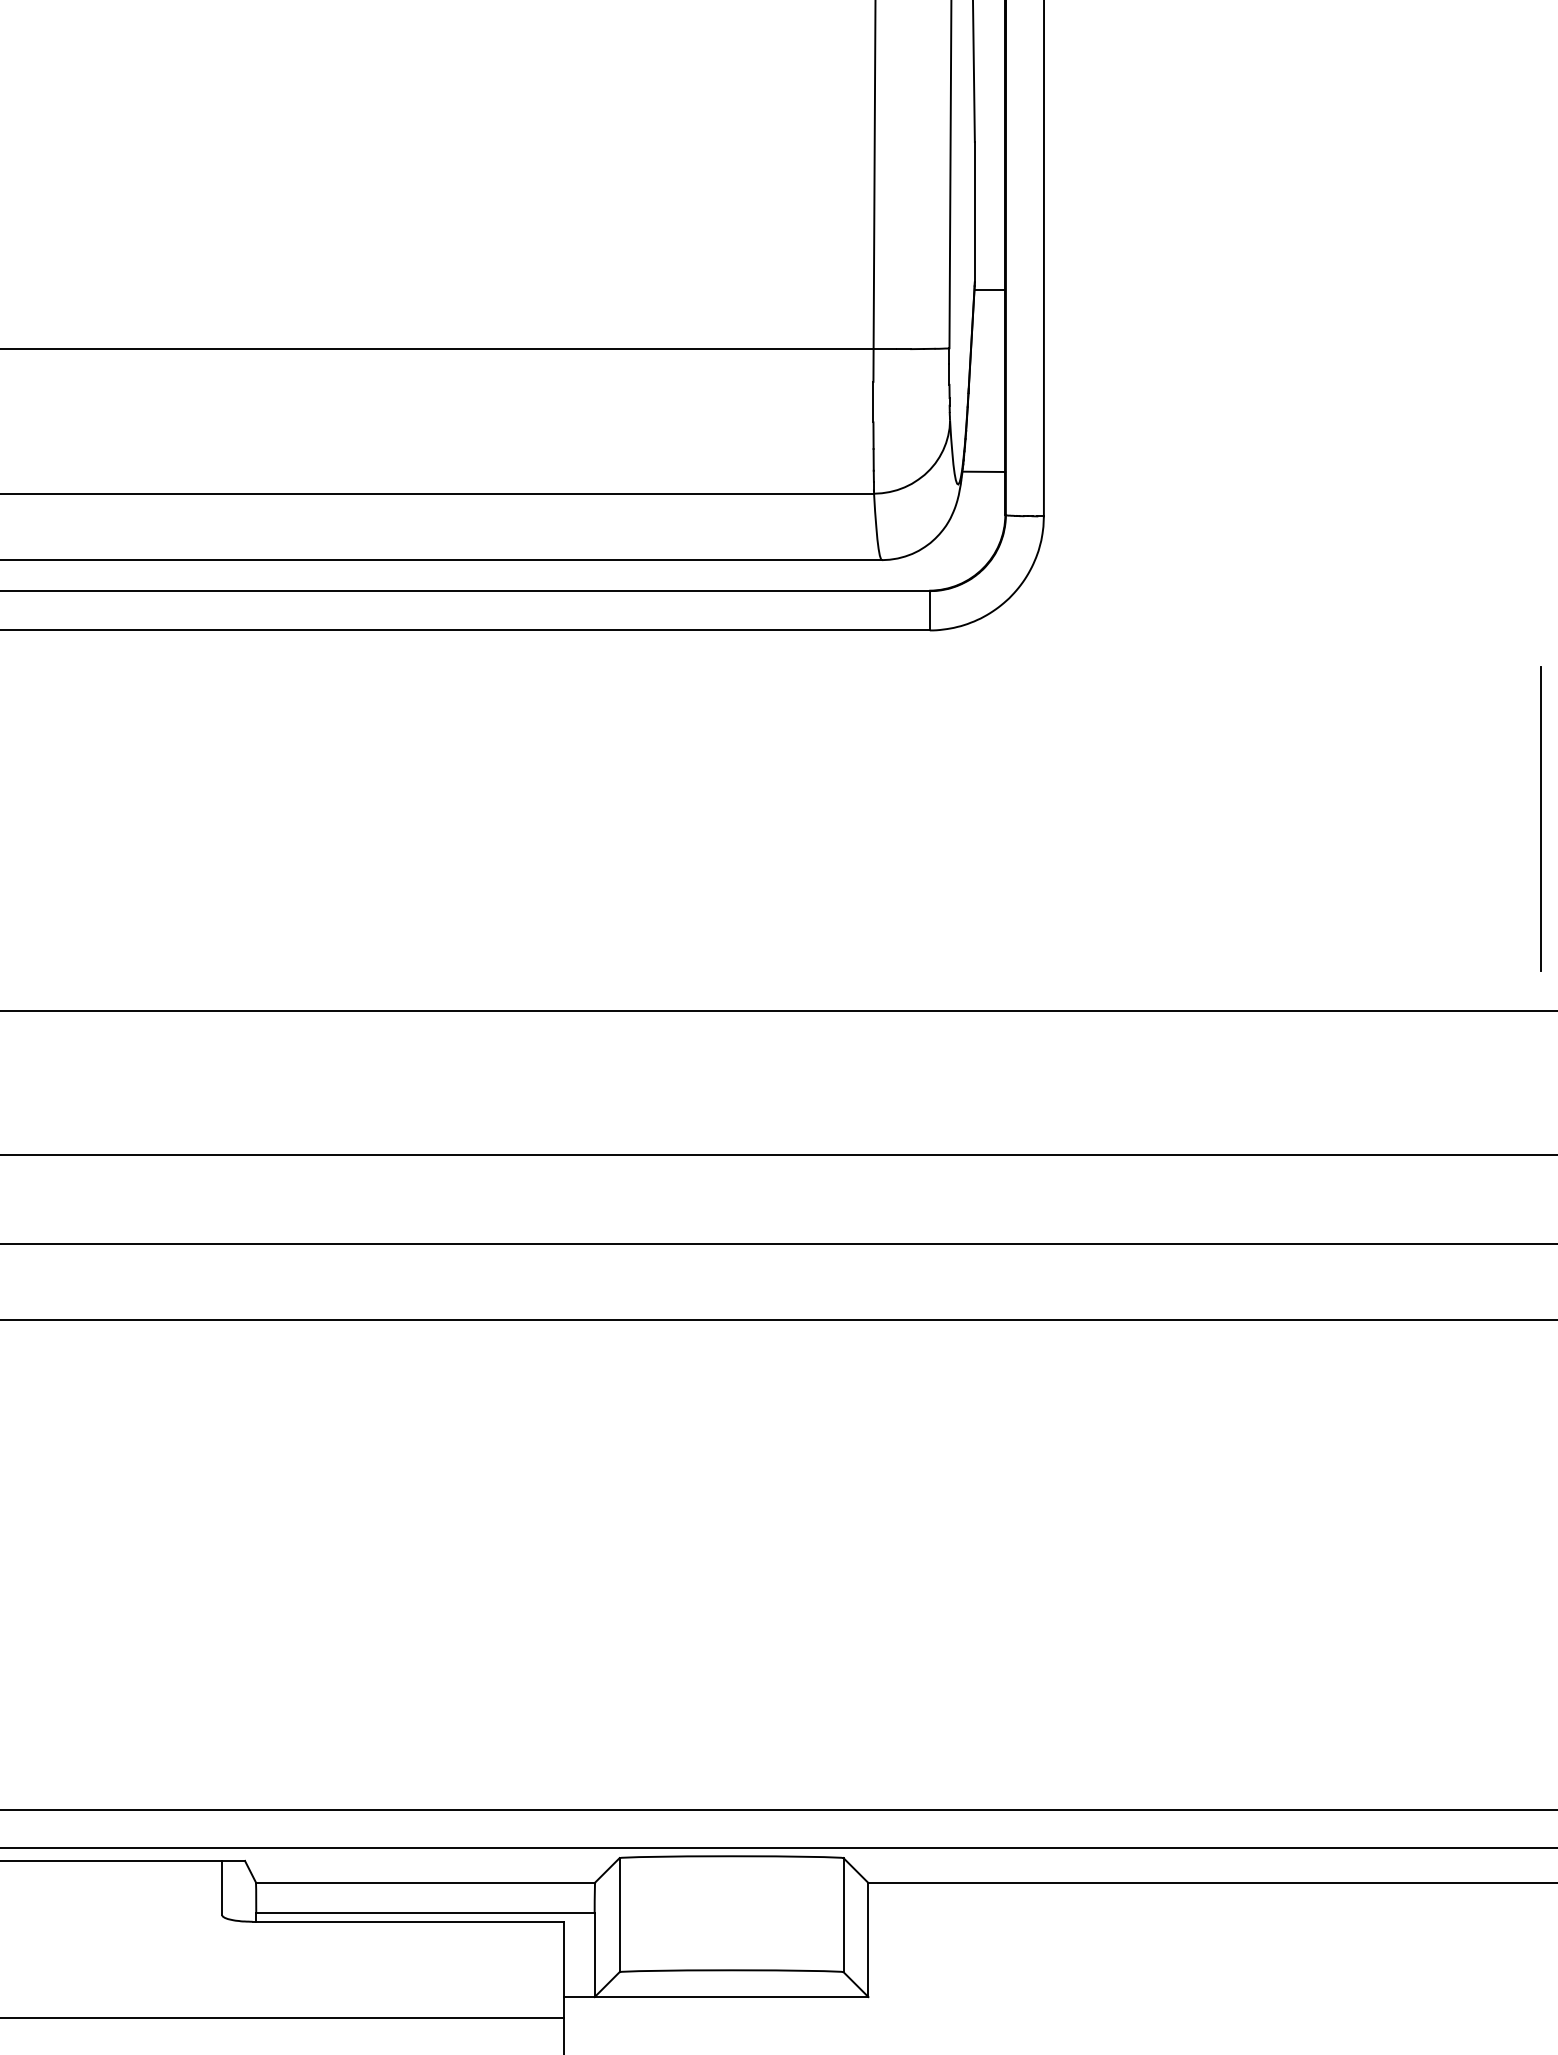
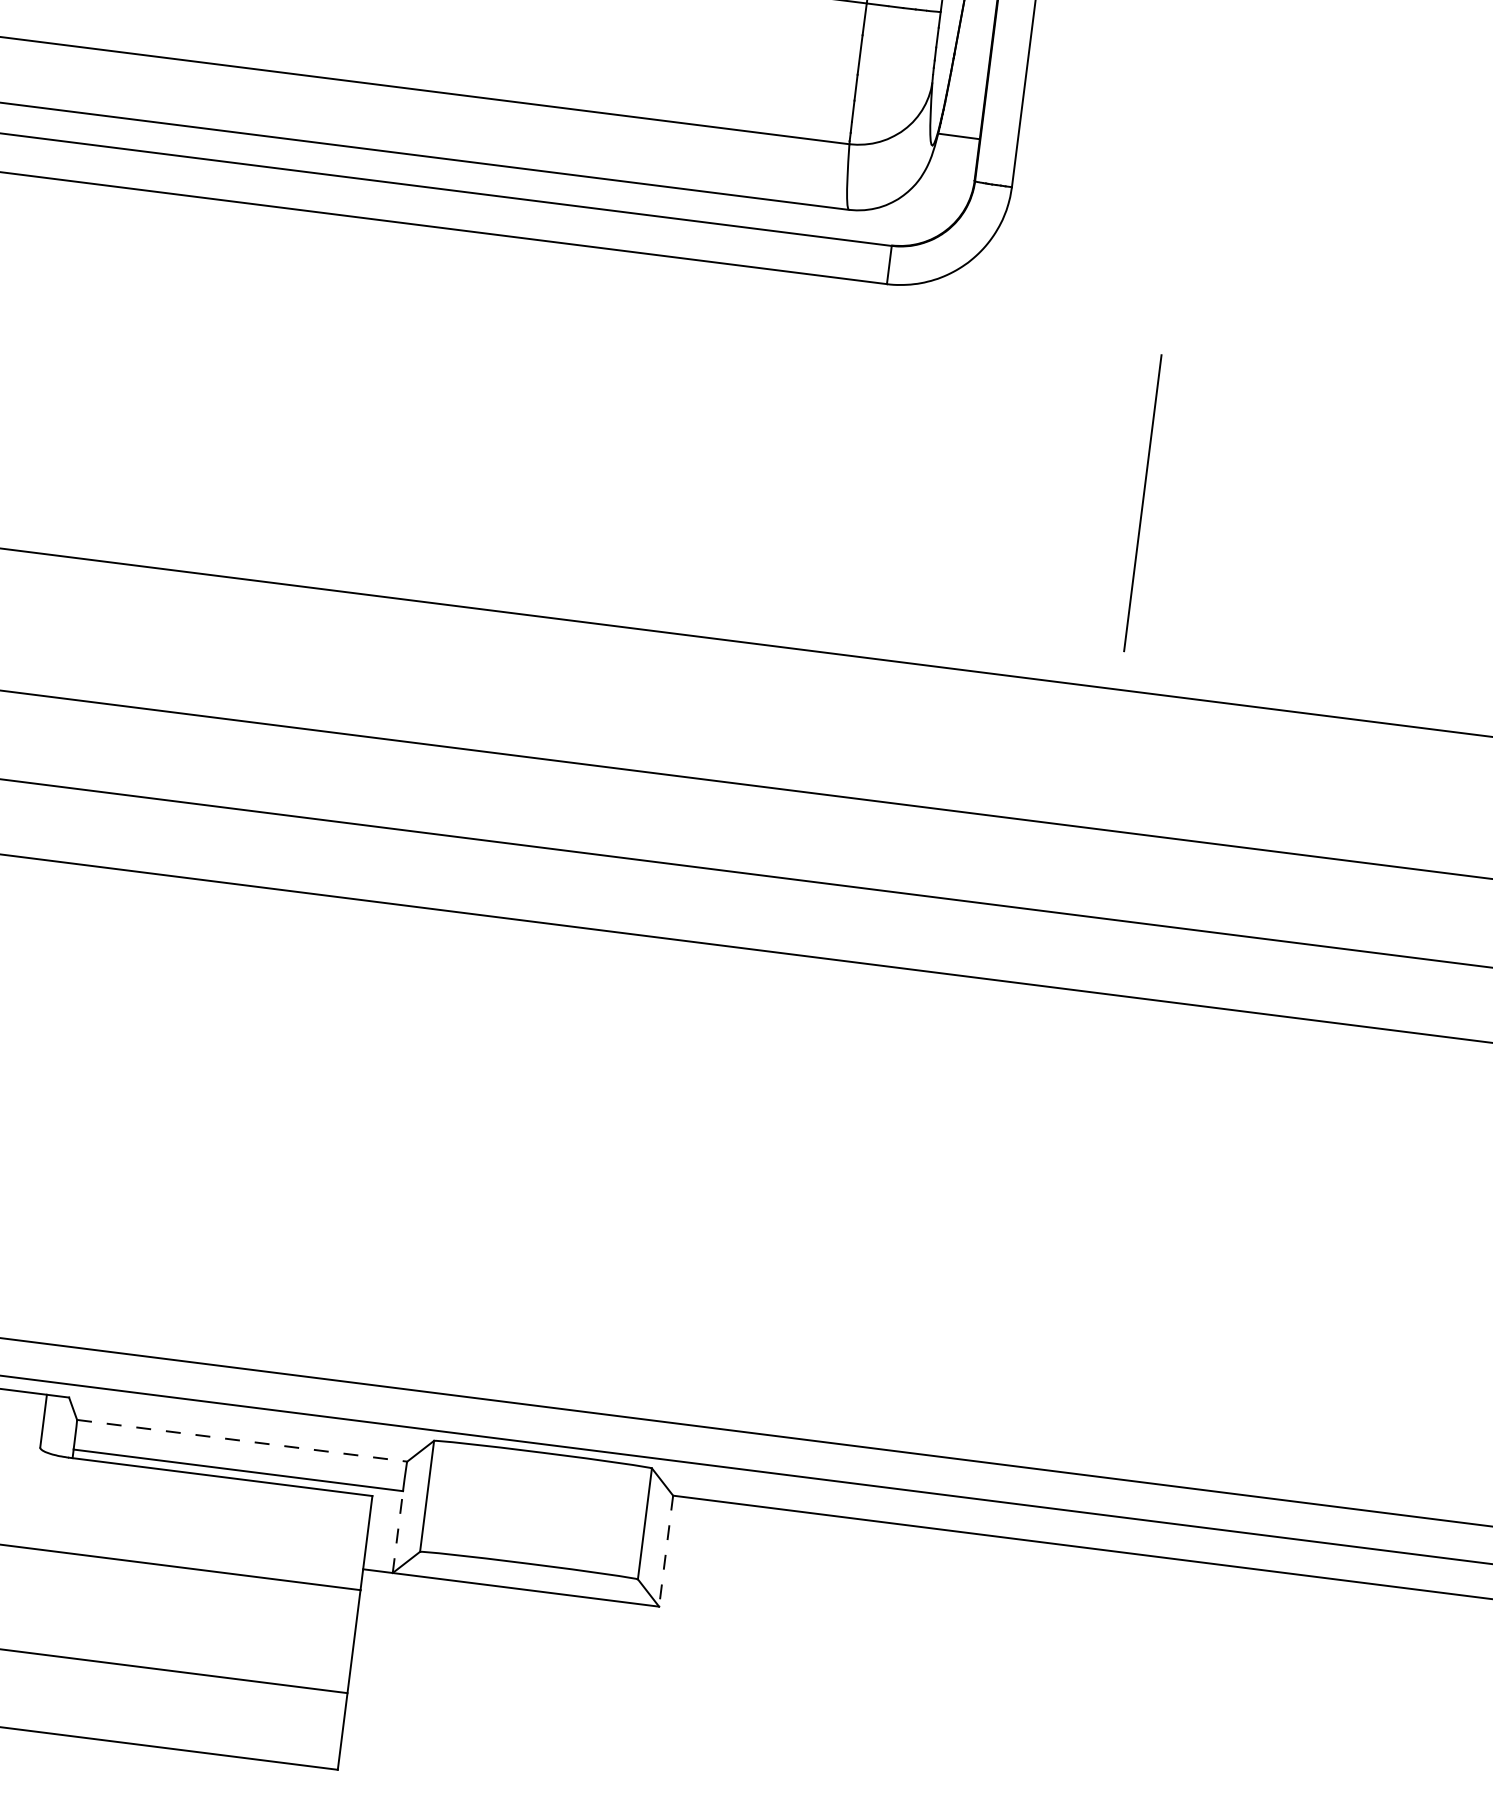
line: (1540, 818) -> (1142, 502), moved
line: (425, 1882) -> (242, 1440), solid -> dashed
line: (868, 1940) -> (666, 1551), solid -> dashed
line: (594, 1954) -> (397, 1531), solid -> dashed

